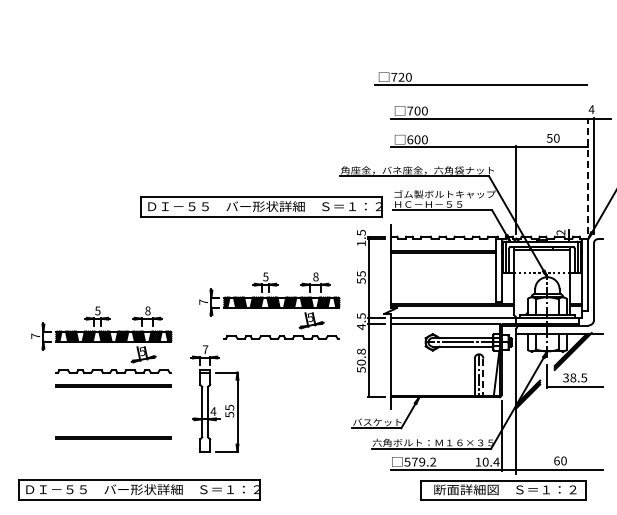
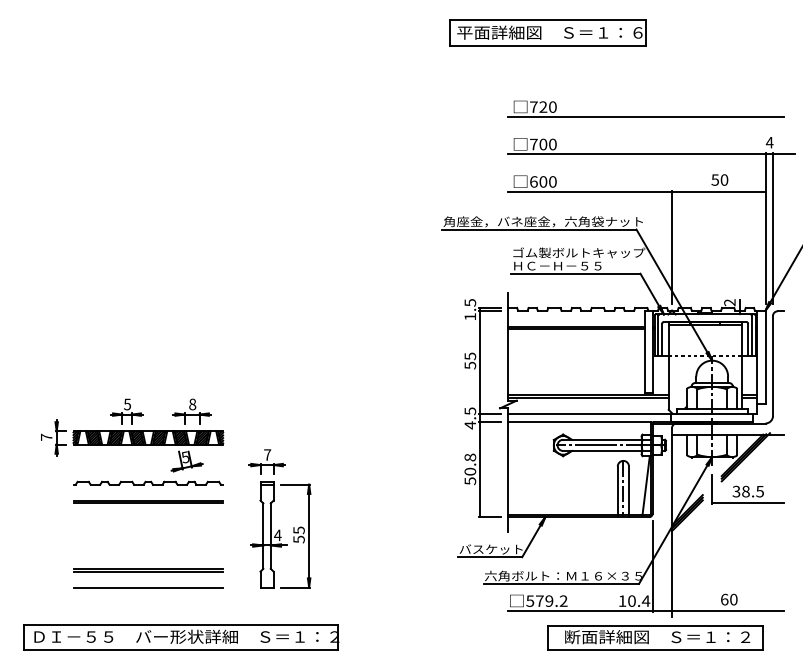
part: (421, 25) -> (548, 33), added
part: (480, 78) -> (646, 108), moved
line: (588, 175) -> (765, 228), dashed -> solid
part: (261, 206) -> (340, 268), removed
part: (269, 305) -> (350, 397), removed
line: (483, 378) -> (629, 492), dashed -> solid
line: (113, 451) -> (147, 587), added

